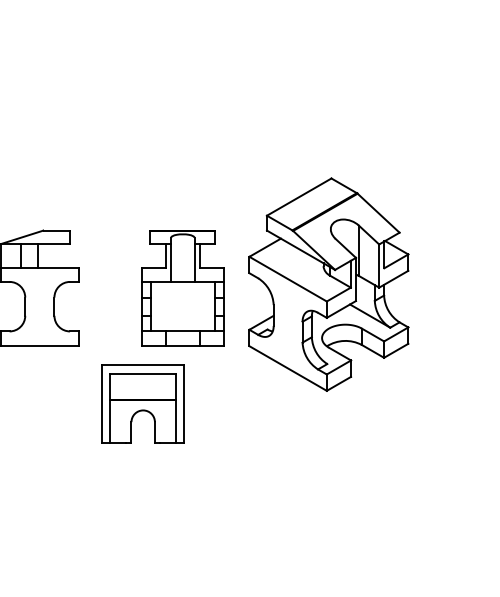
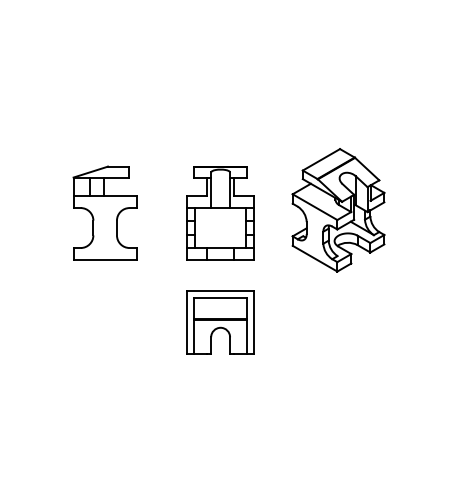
part: (328, 284) -> (338, 210), size x0.71
part: (143, 403) -> (220, 322), moved

